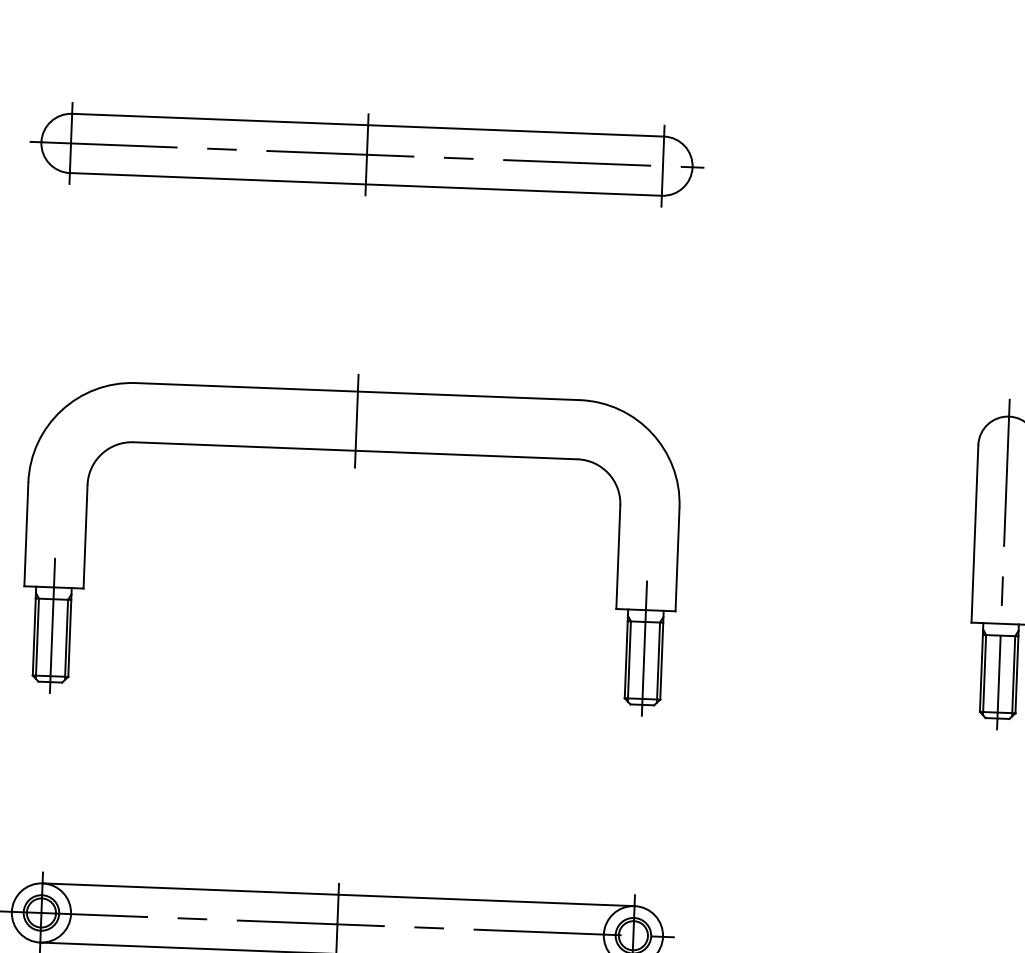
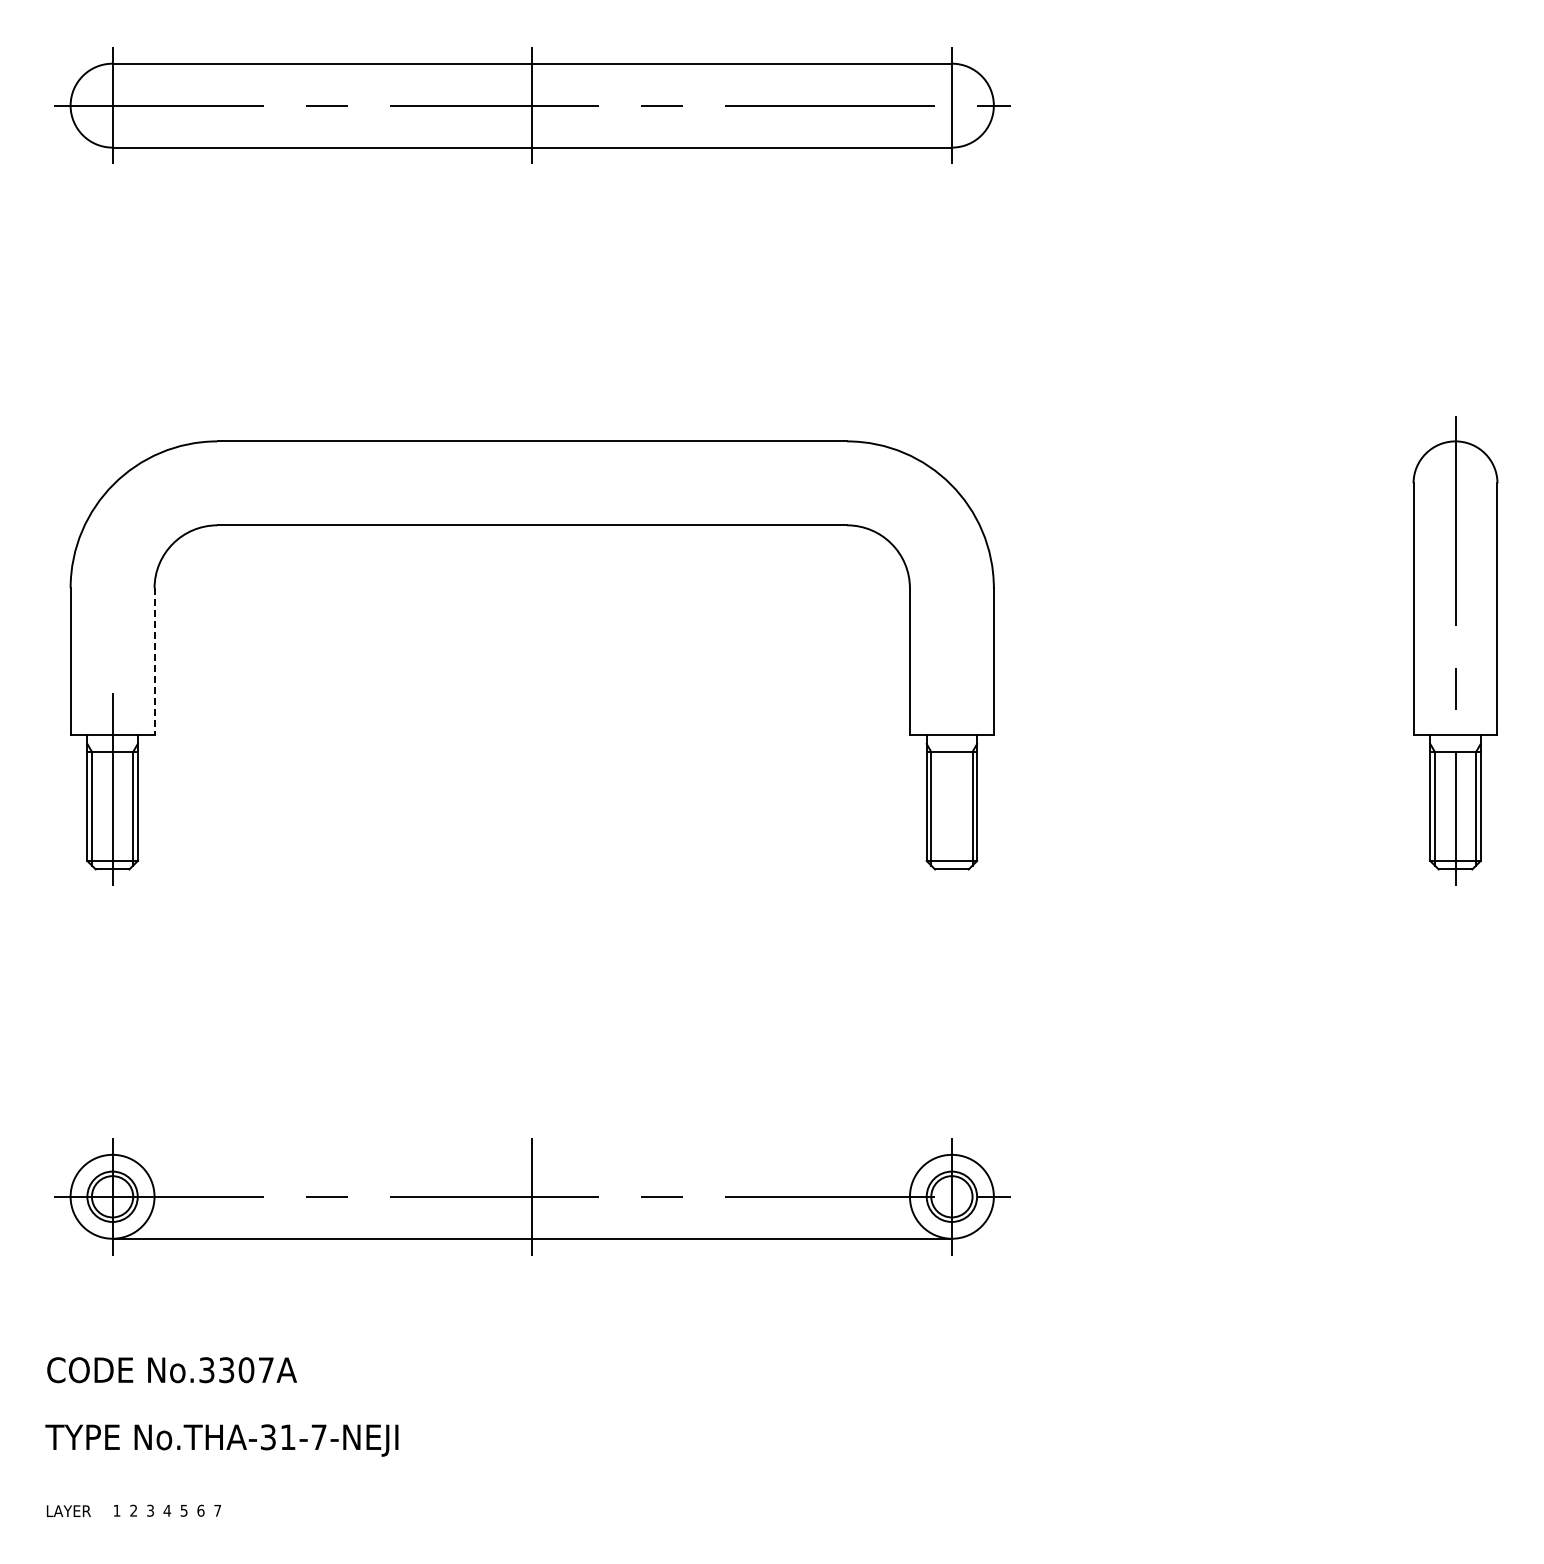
line: (356, 421) -> (532, 483), removed
line: (85, 537) -> (154, 662), solid -> dashed
line: (644, 648) -> (951, 789), removed
line: (338, 894) -> (531, 1154), removed

